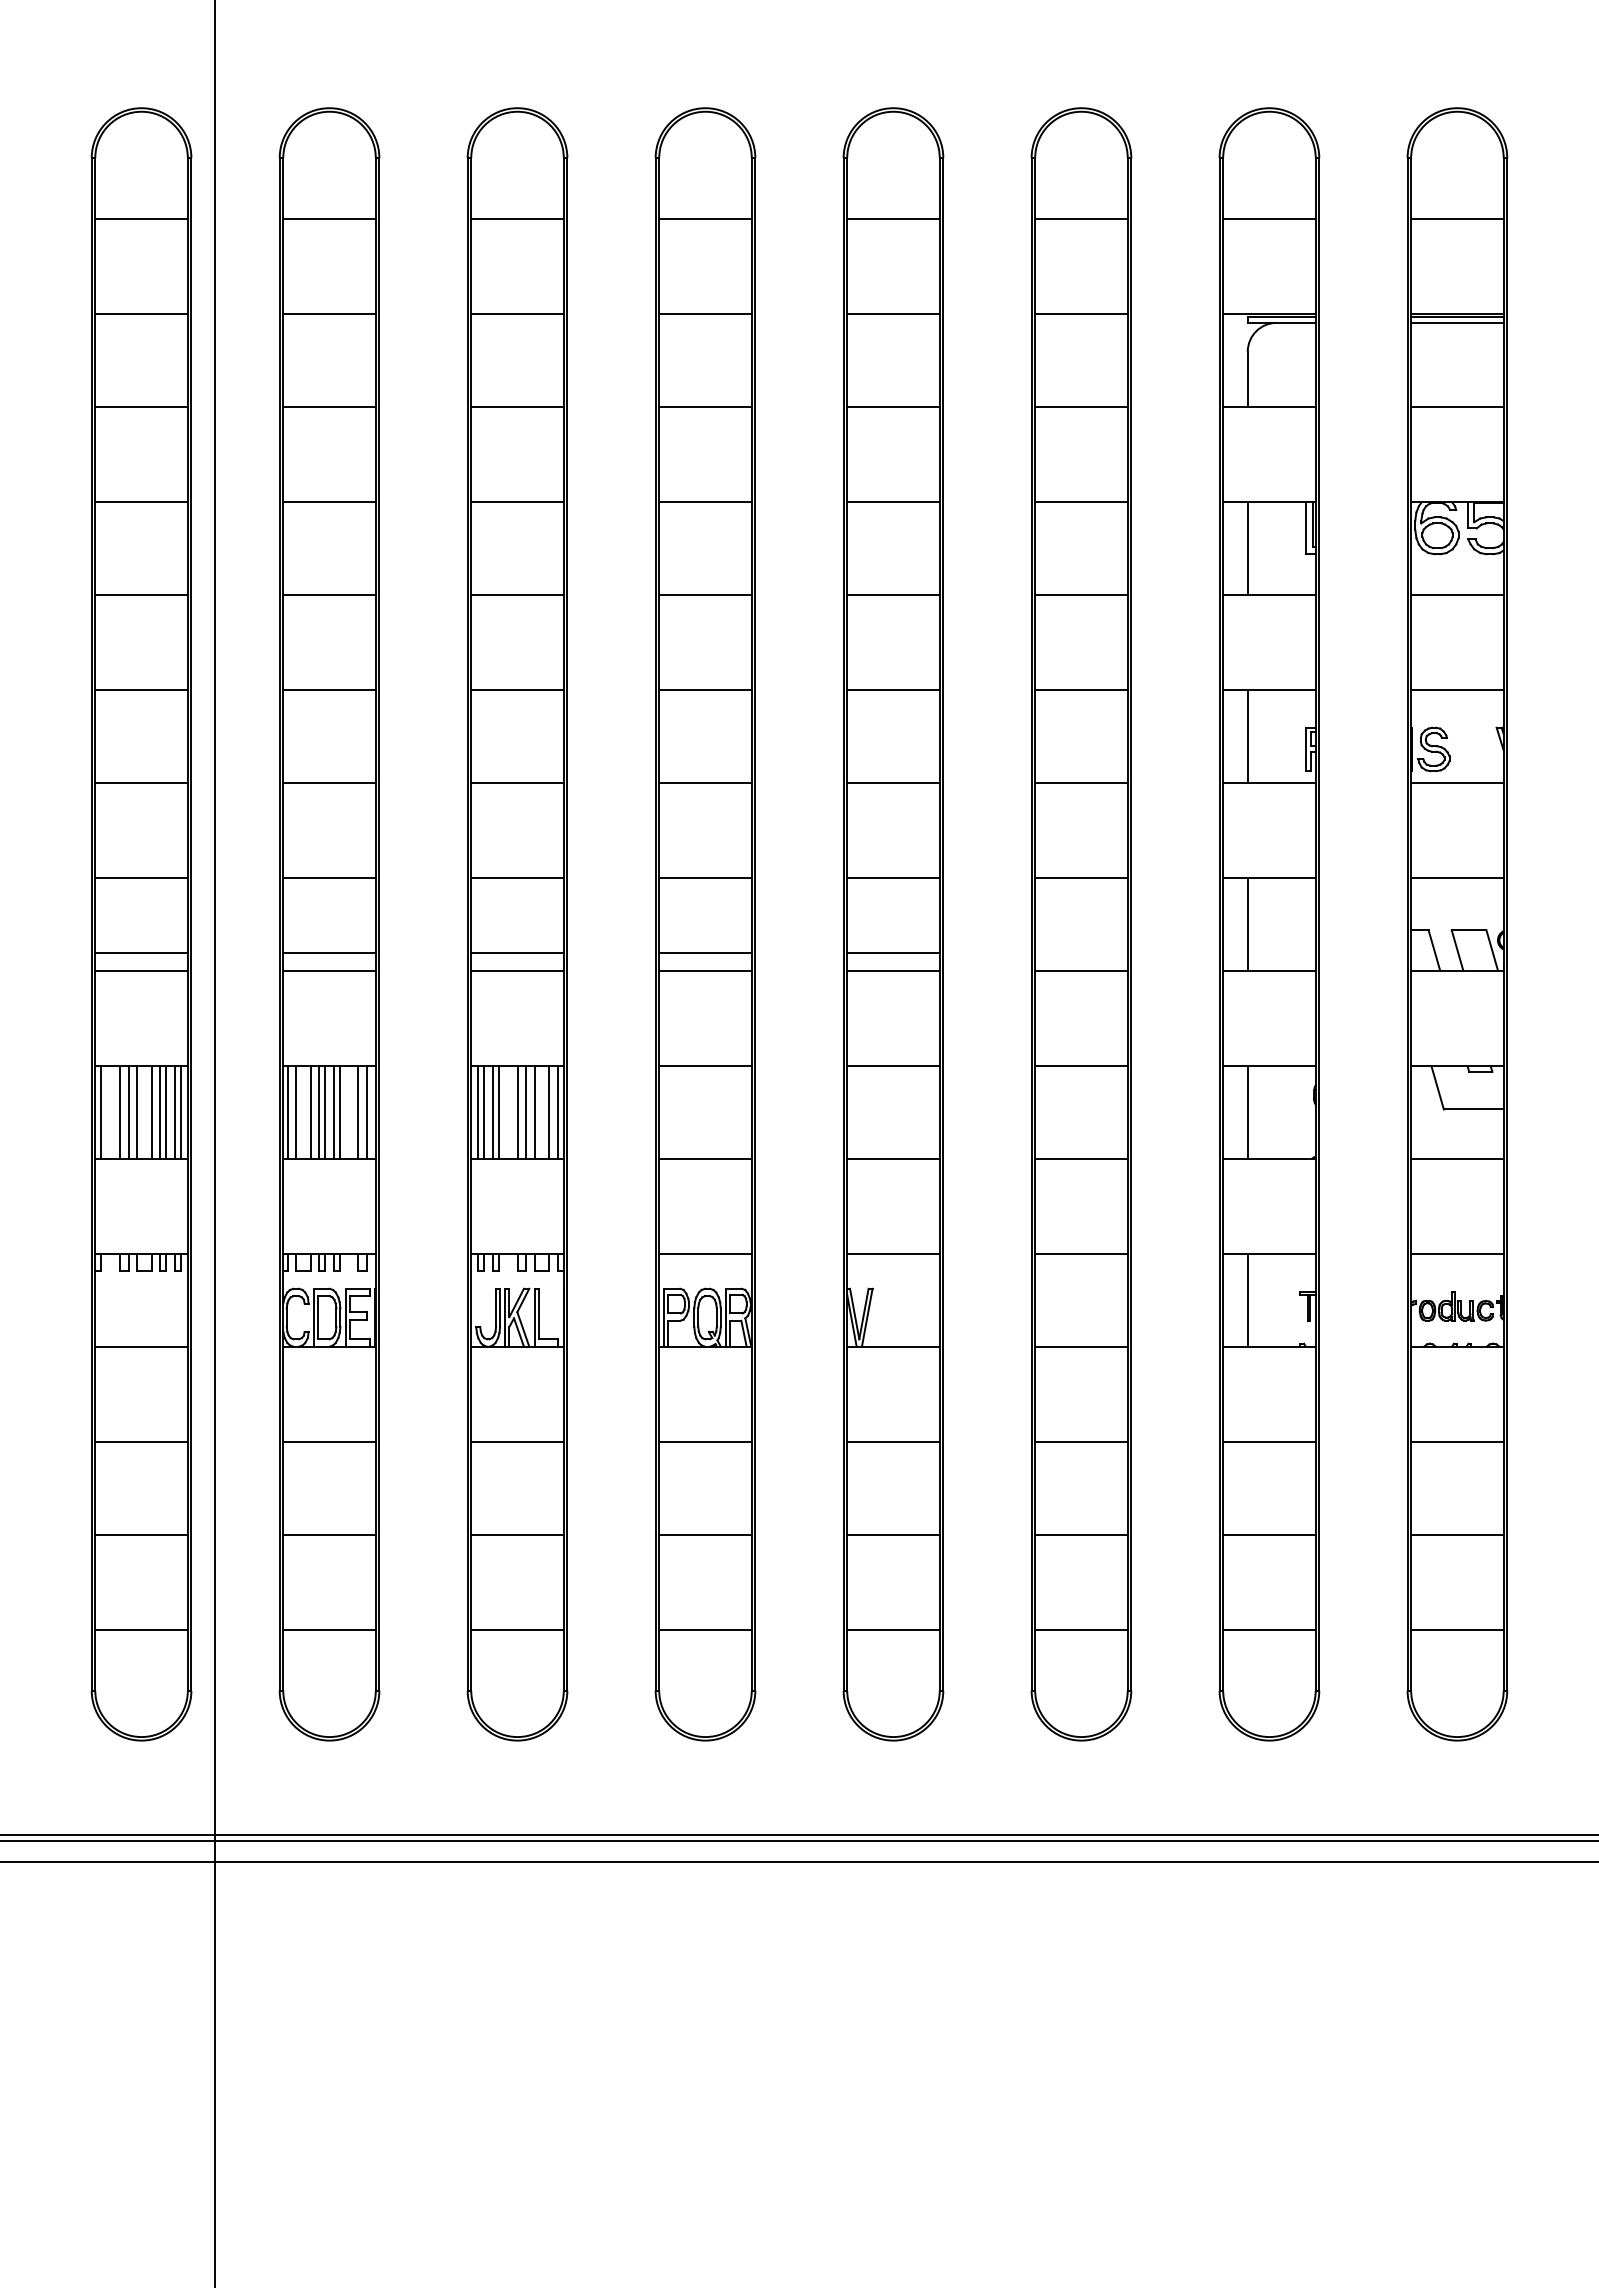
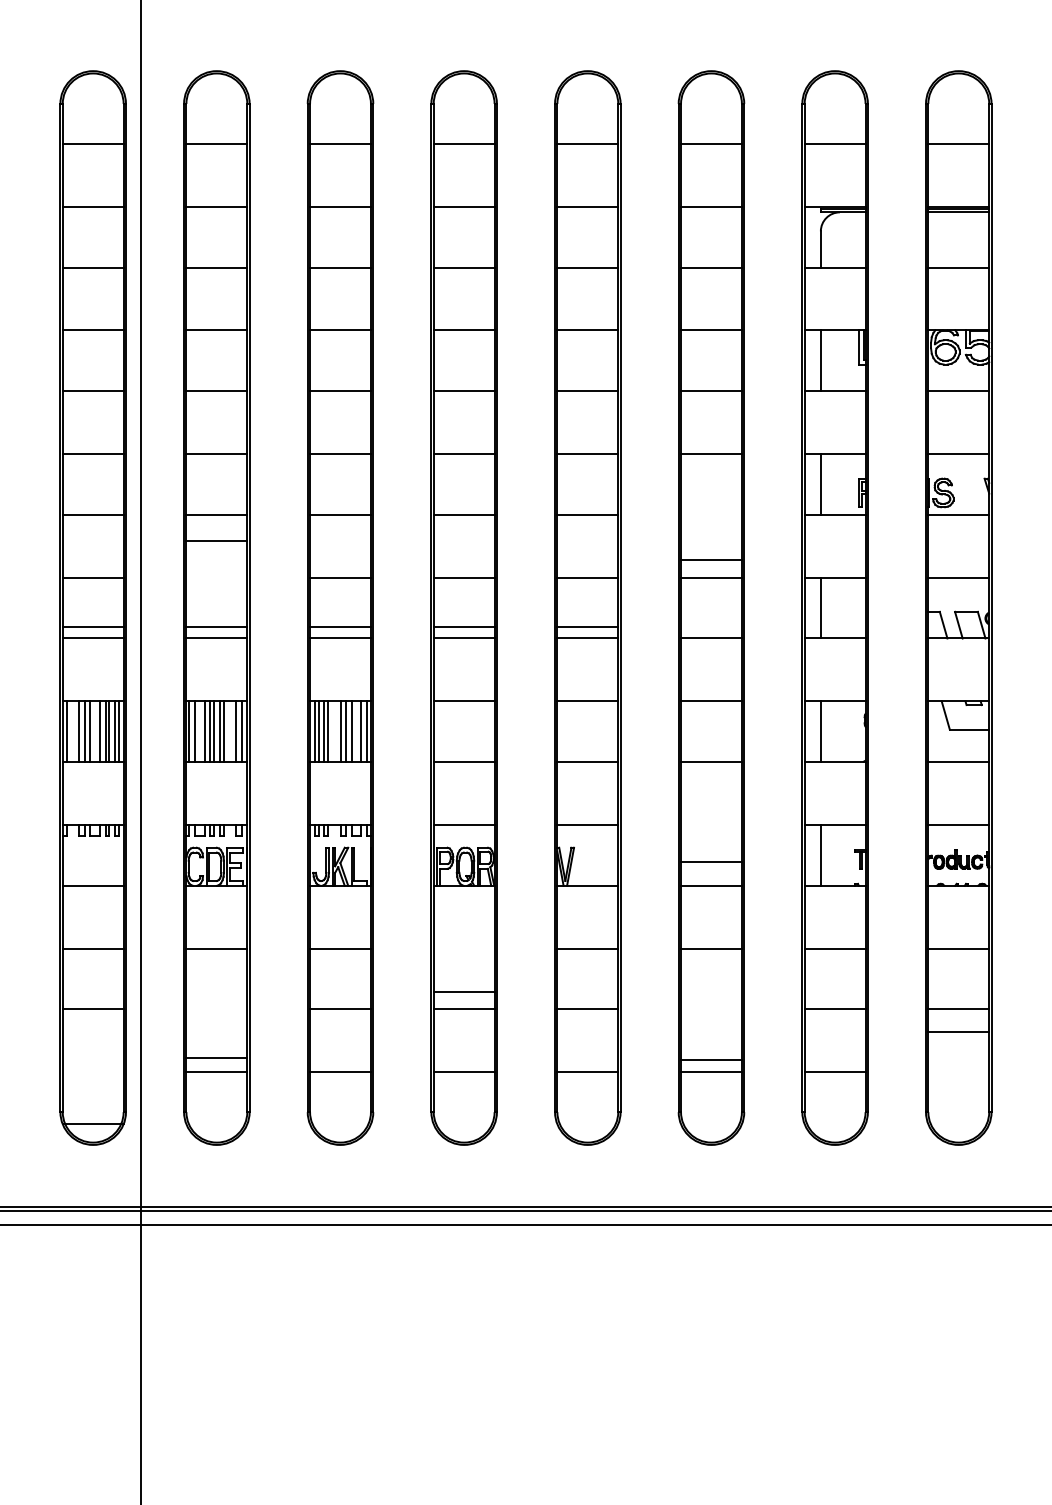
line: (1081, 782) -> (711, 559), moved
line: (328, 877) -> (216, 540), moved
line: (1081, 1253) -> (711, 861), moved
line: (704, 1441) -> (463, 991), moved
line: (328, 1534) -> (216, 1058), moved
line: (1081, 1534) -> (711, 1060), moved
line: (140, 1630) -> (92, 1124), moved
line: (1456, 1630) -> (958, 1032), moved

